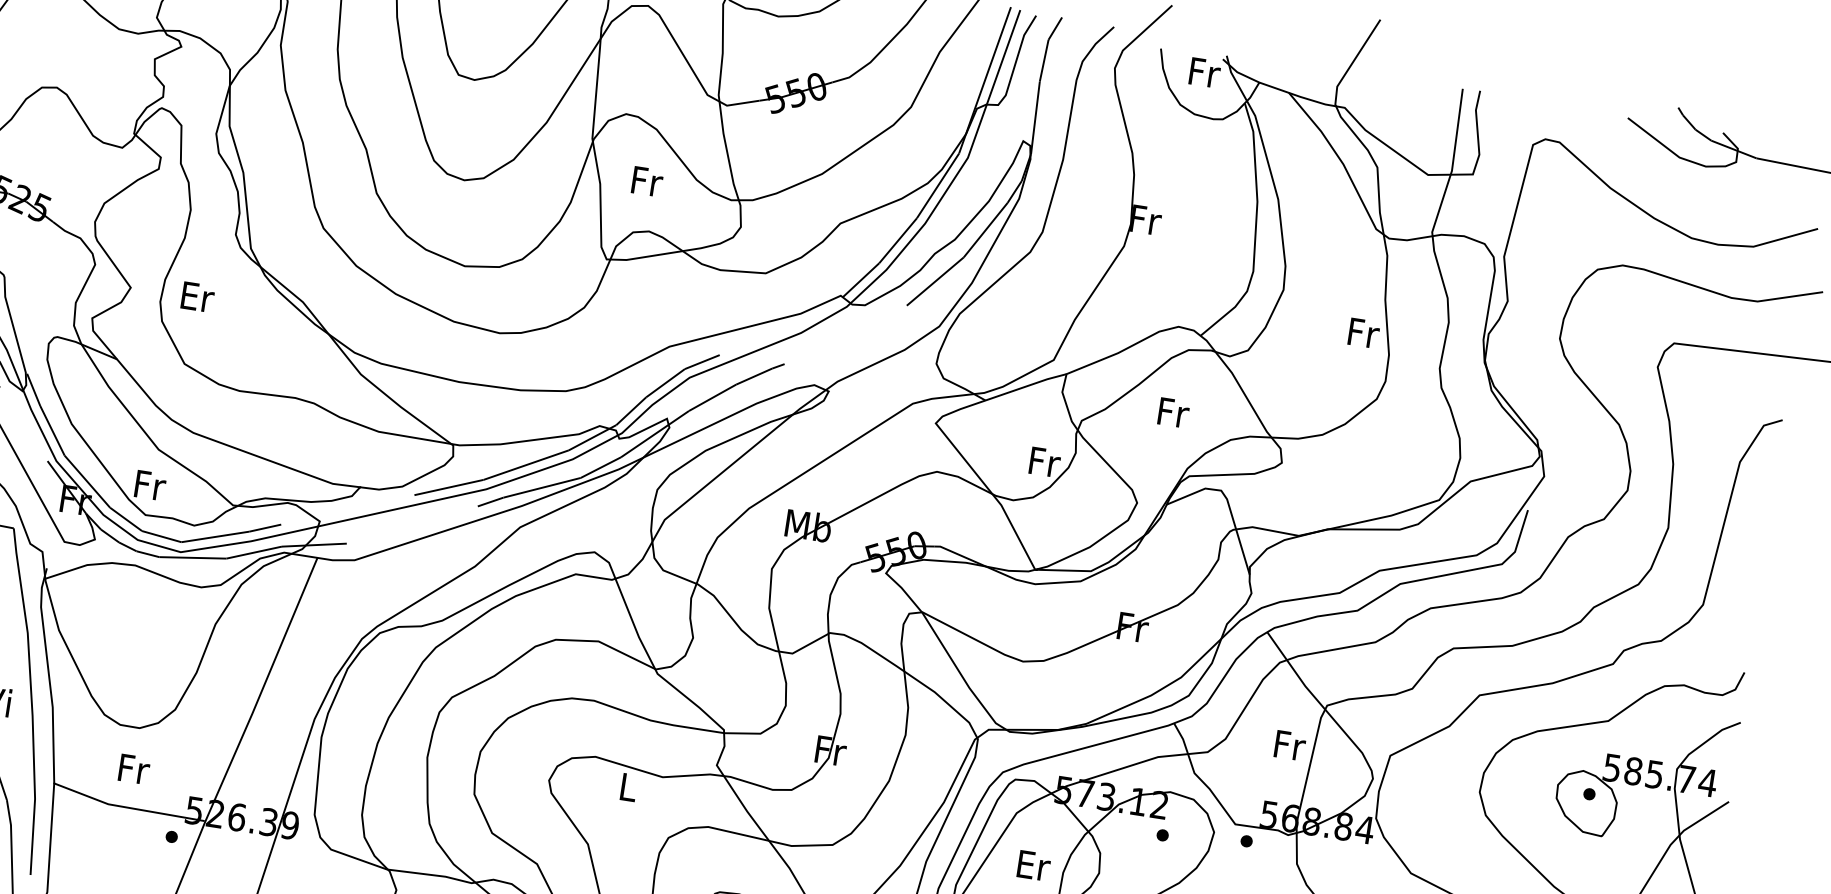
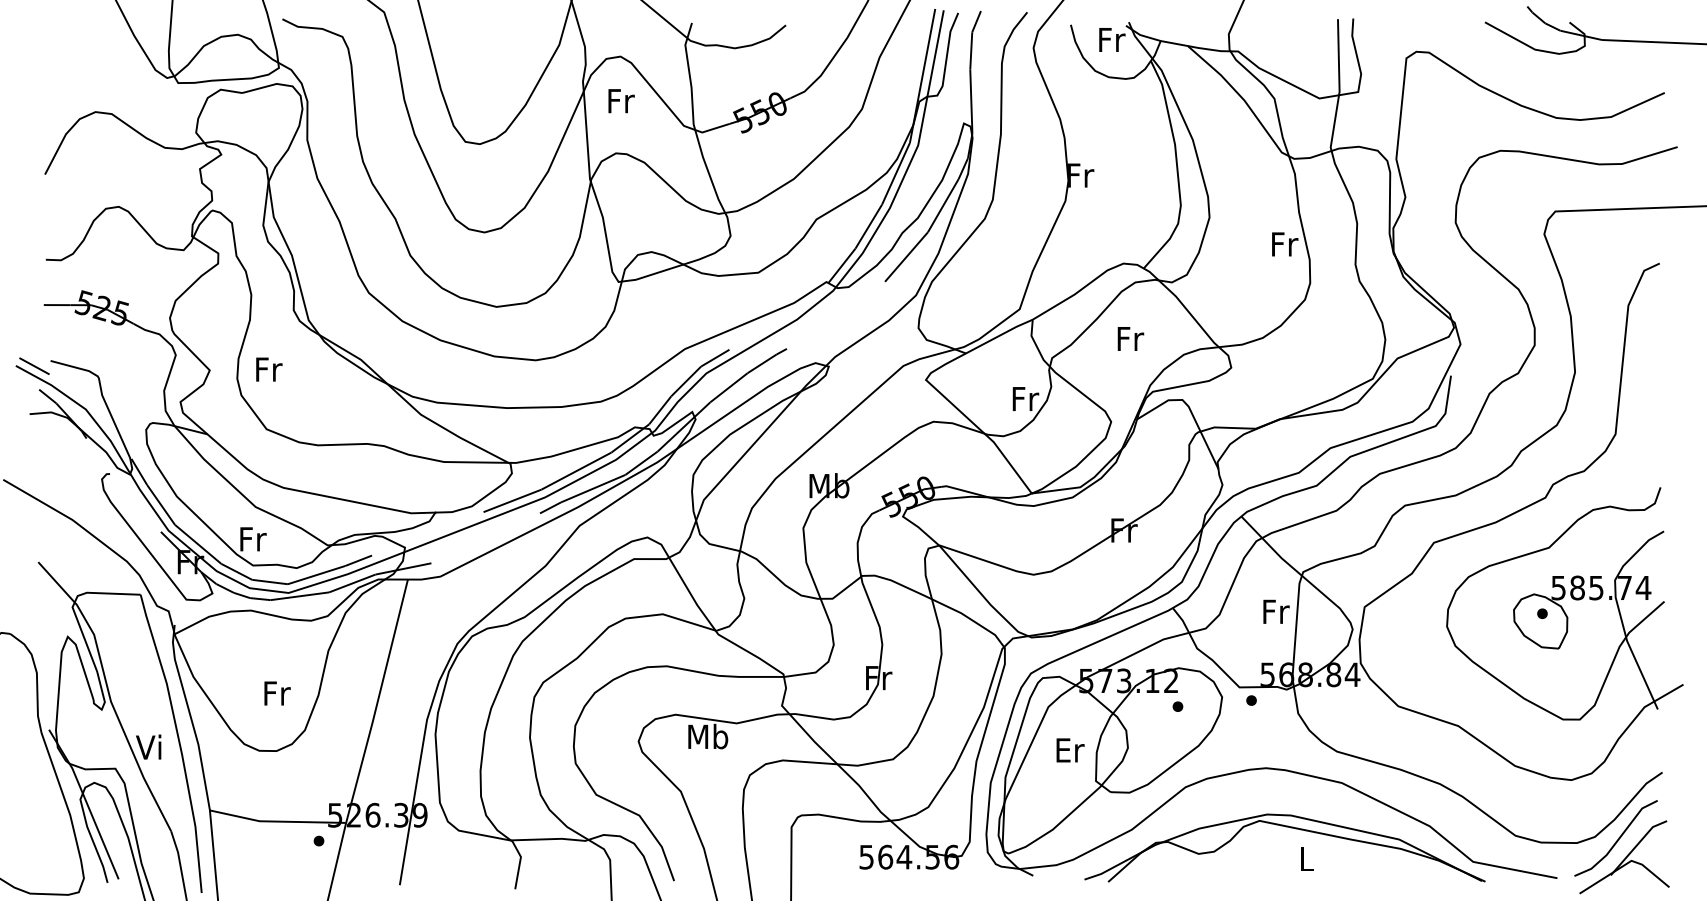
text: (647, 182) -> (621, 101), moved
text: (198, 297) -> (269, 369), Er -> Fr
text: (134, 769) -> (277, 693), moved
text: (628, 787) -> (708, 736), L -> Mb

